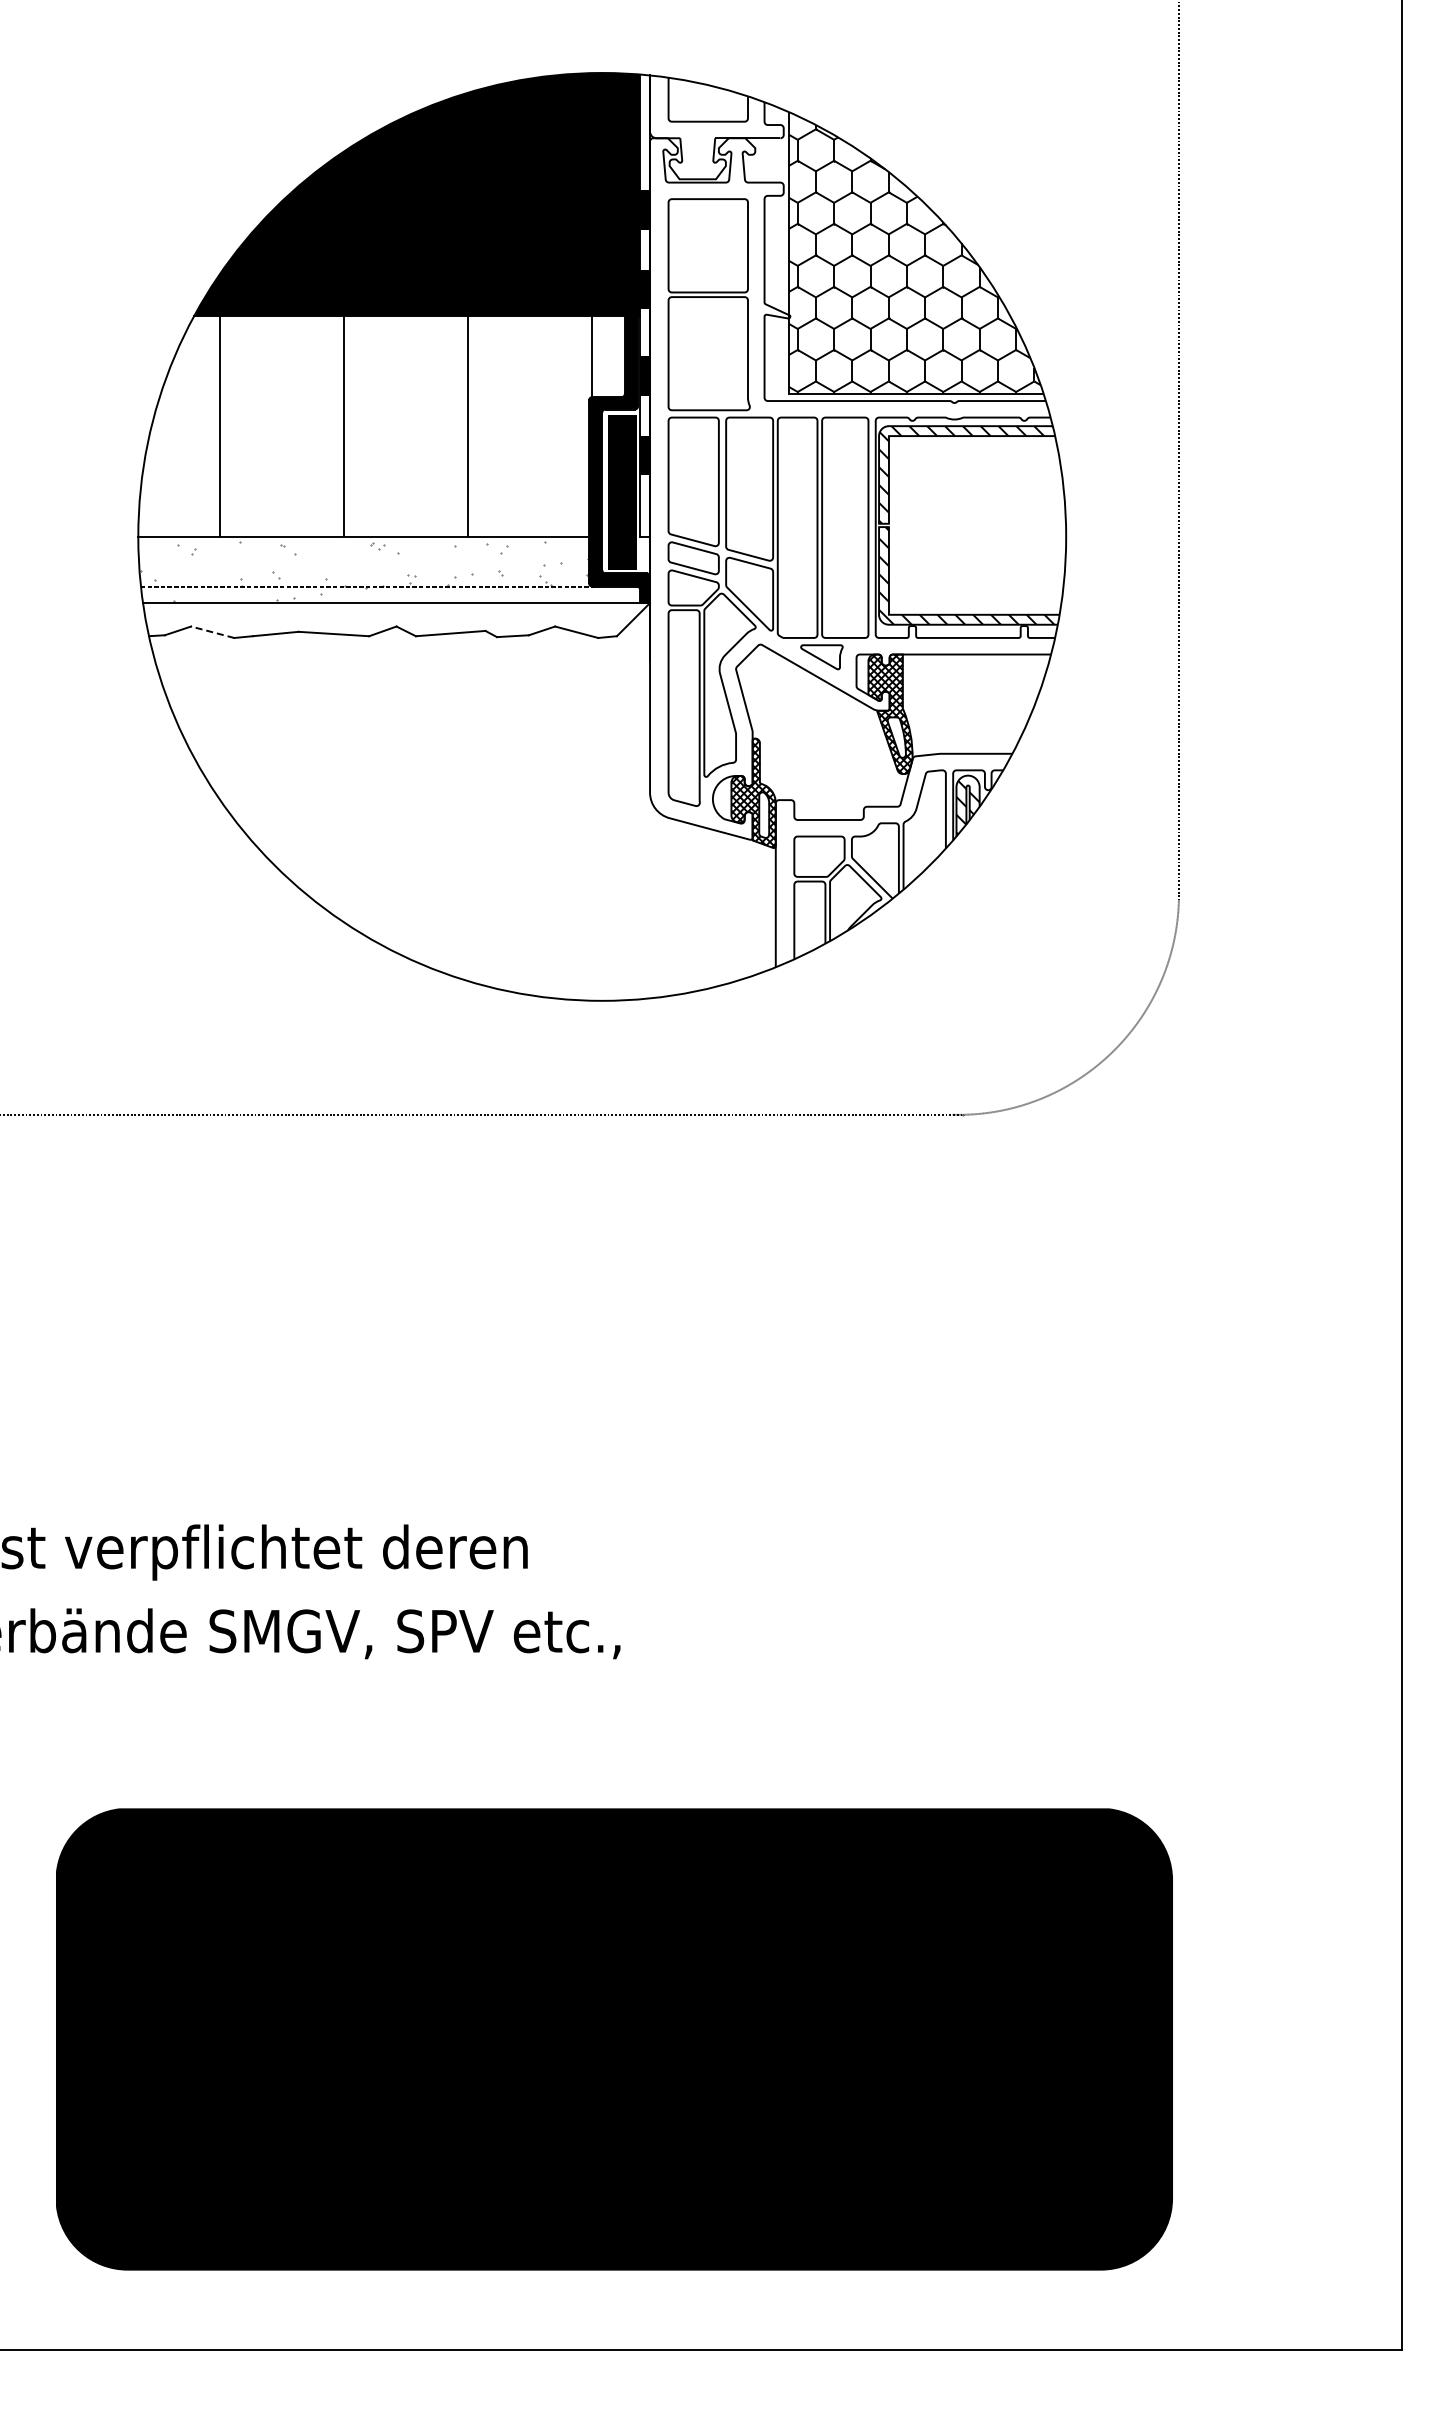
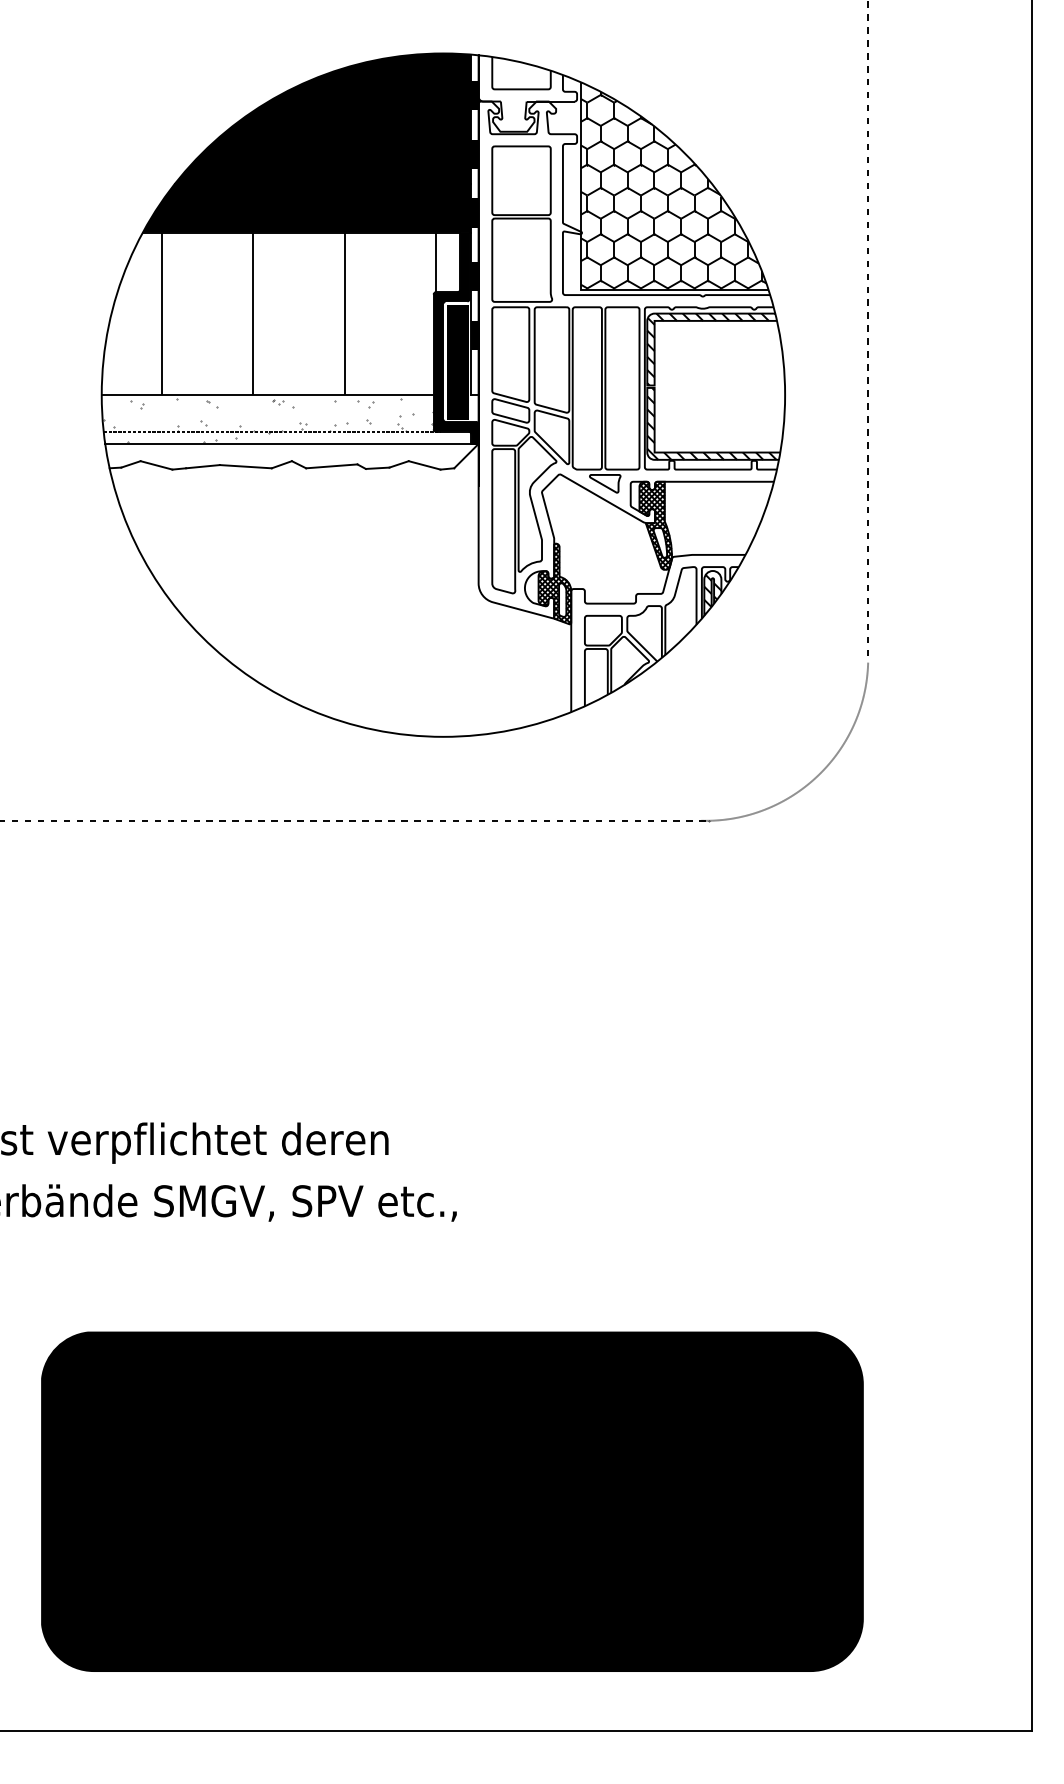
fill: (644, 130) -> (474, 95), added
line: (212, 632) -> (156, 465), dashed -> solid

